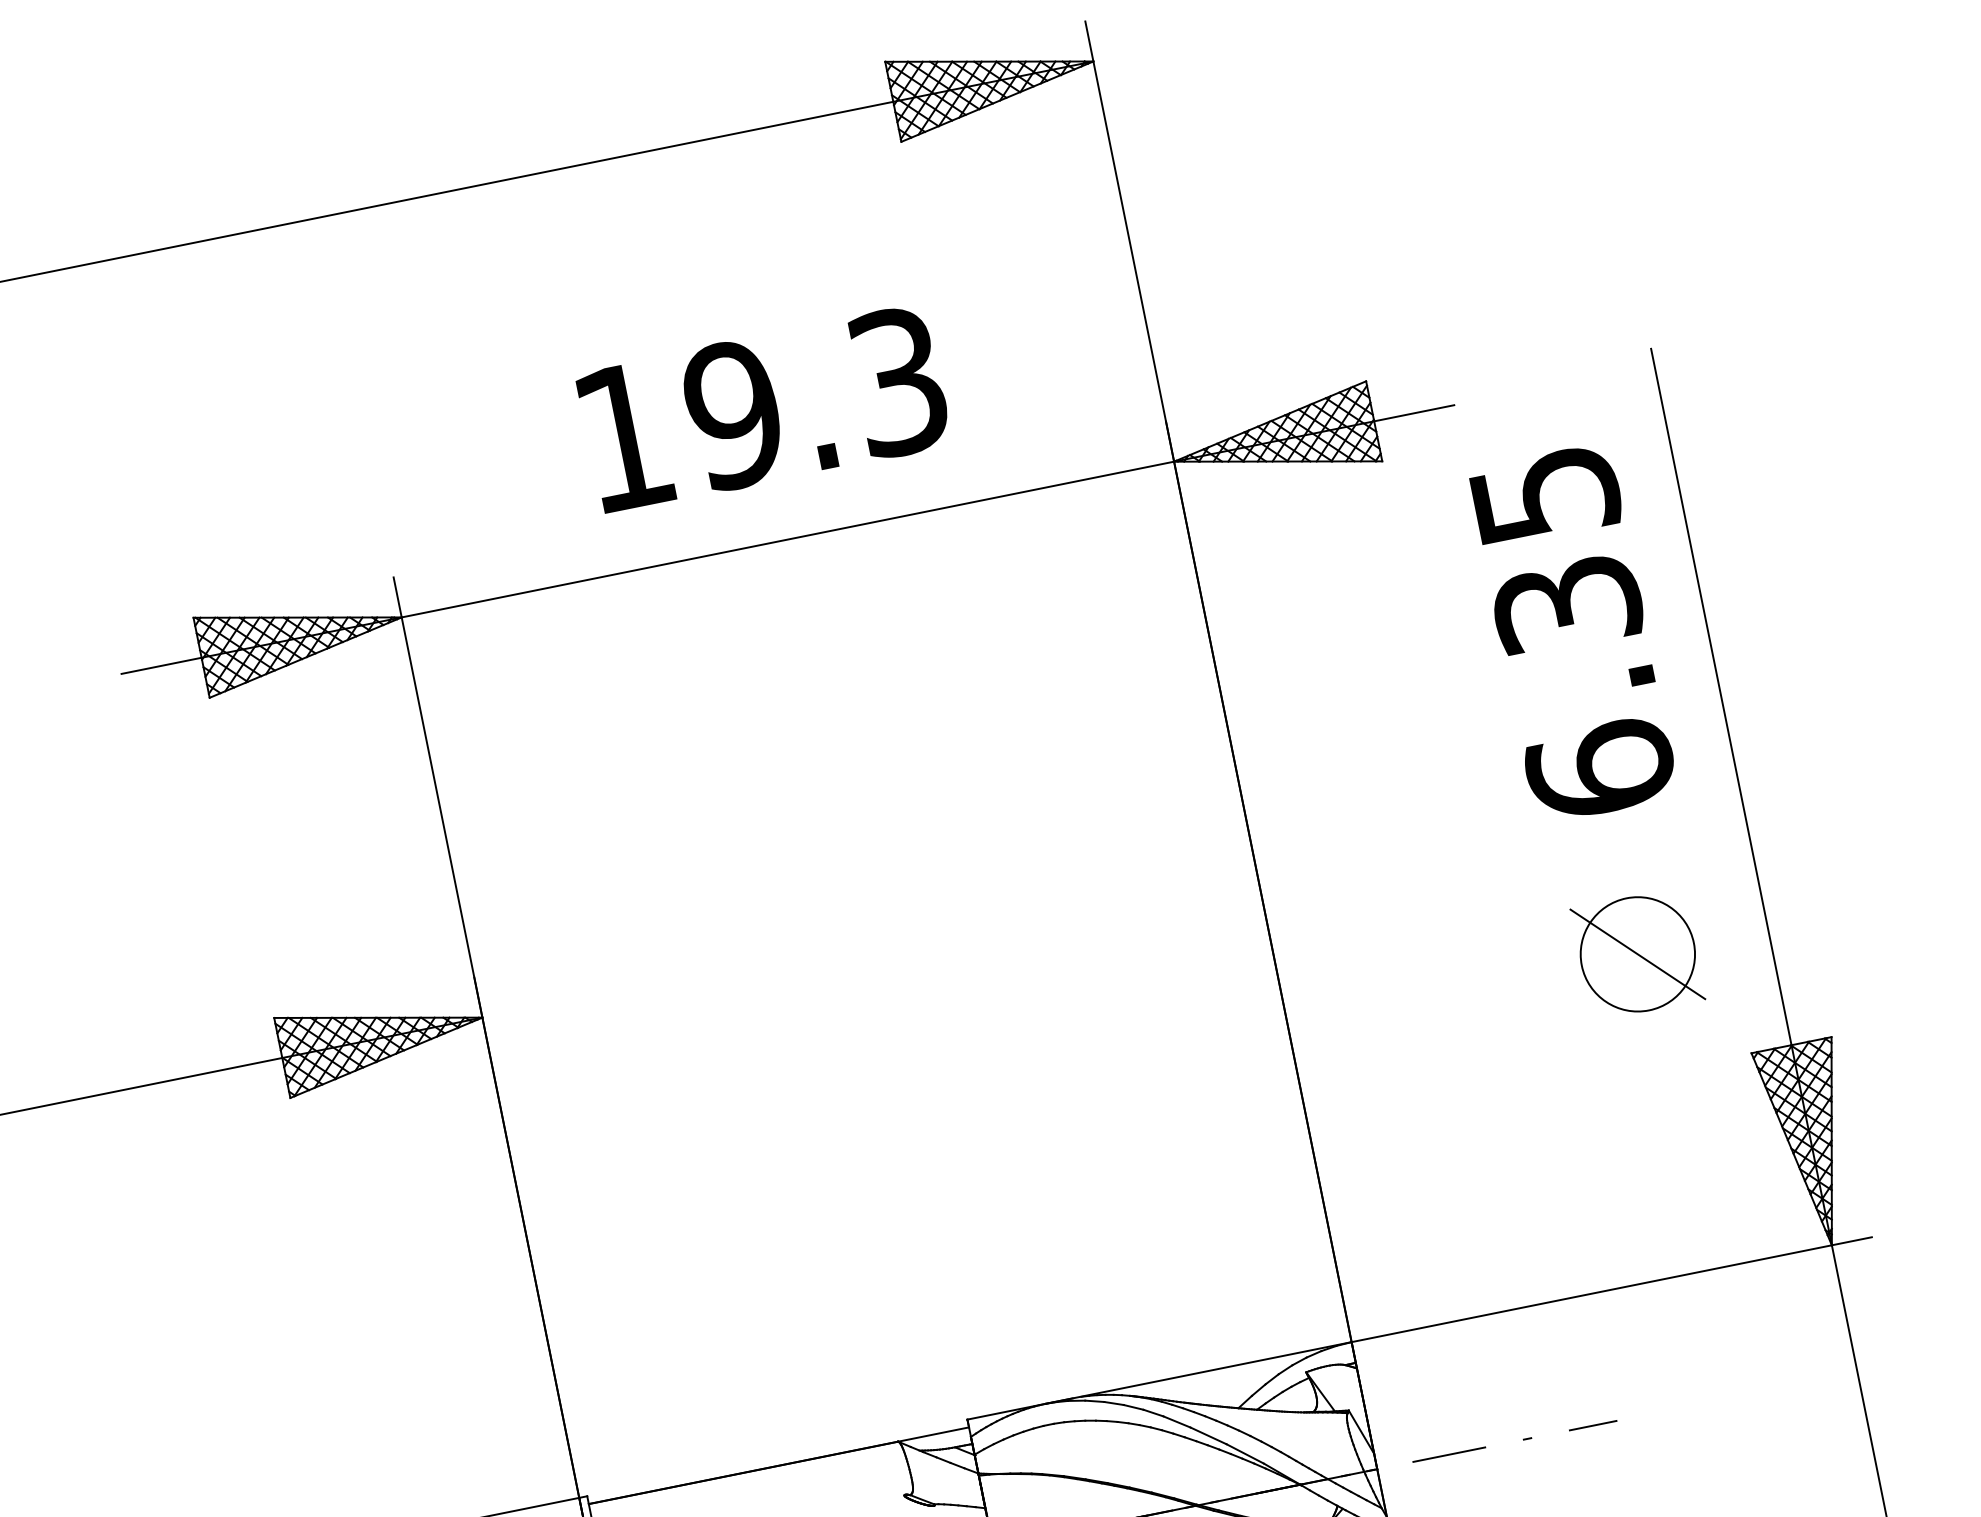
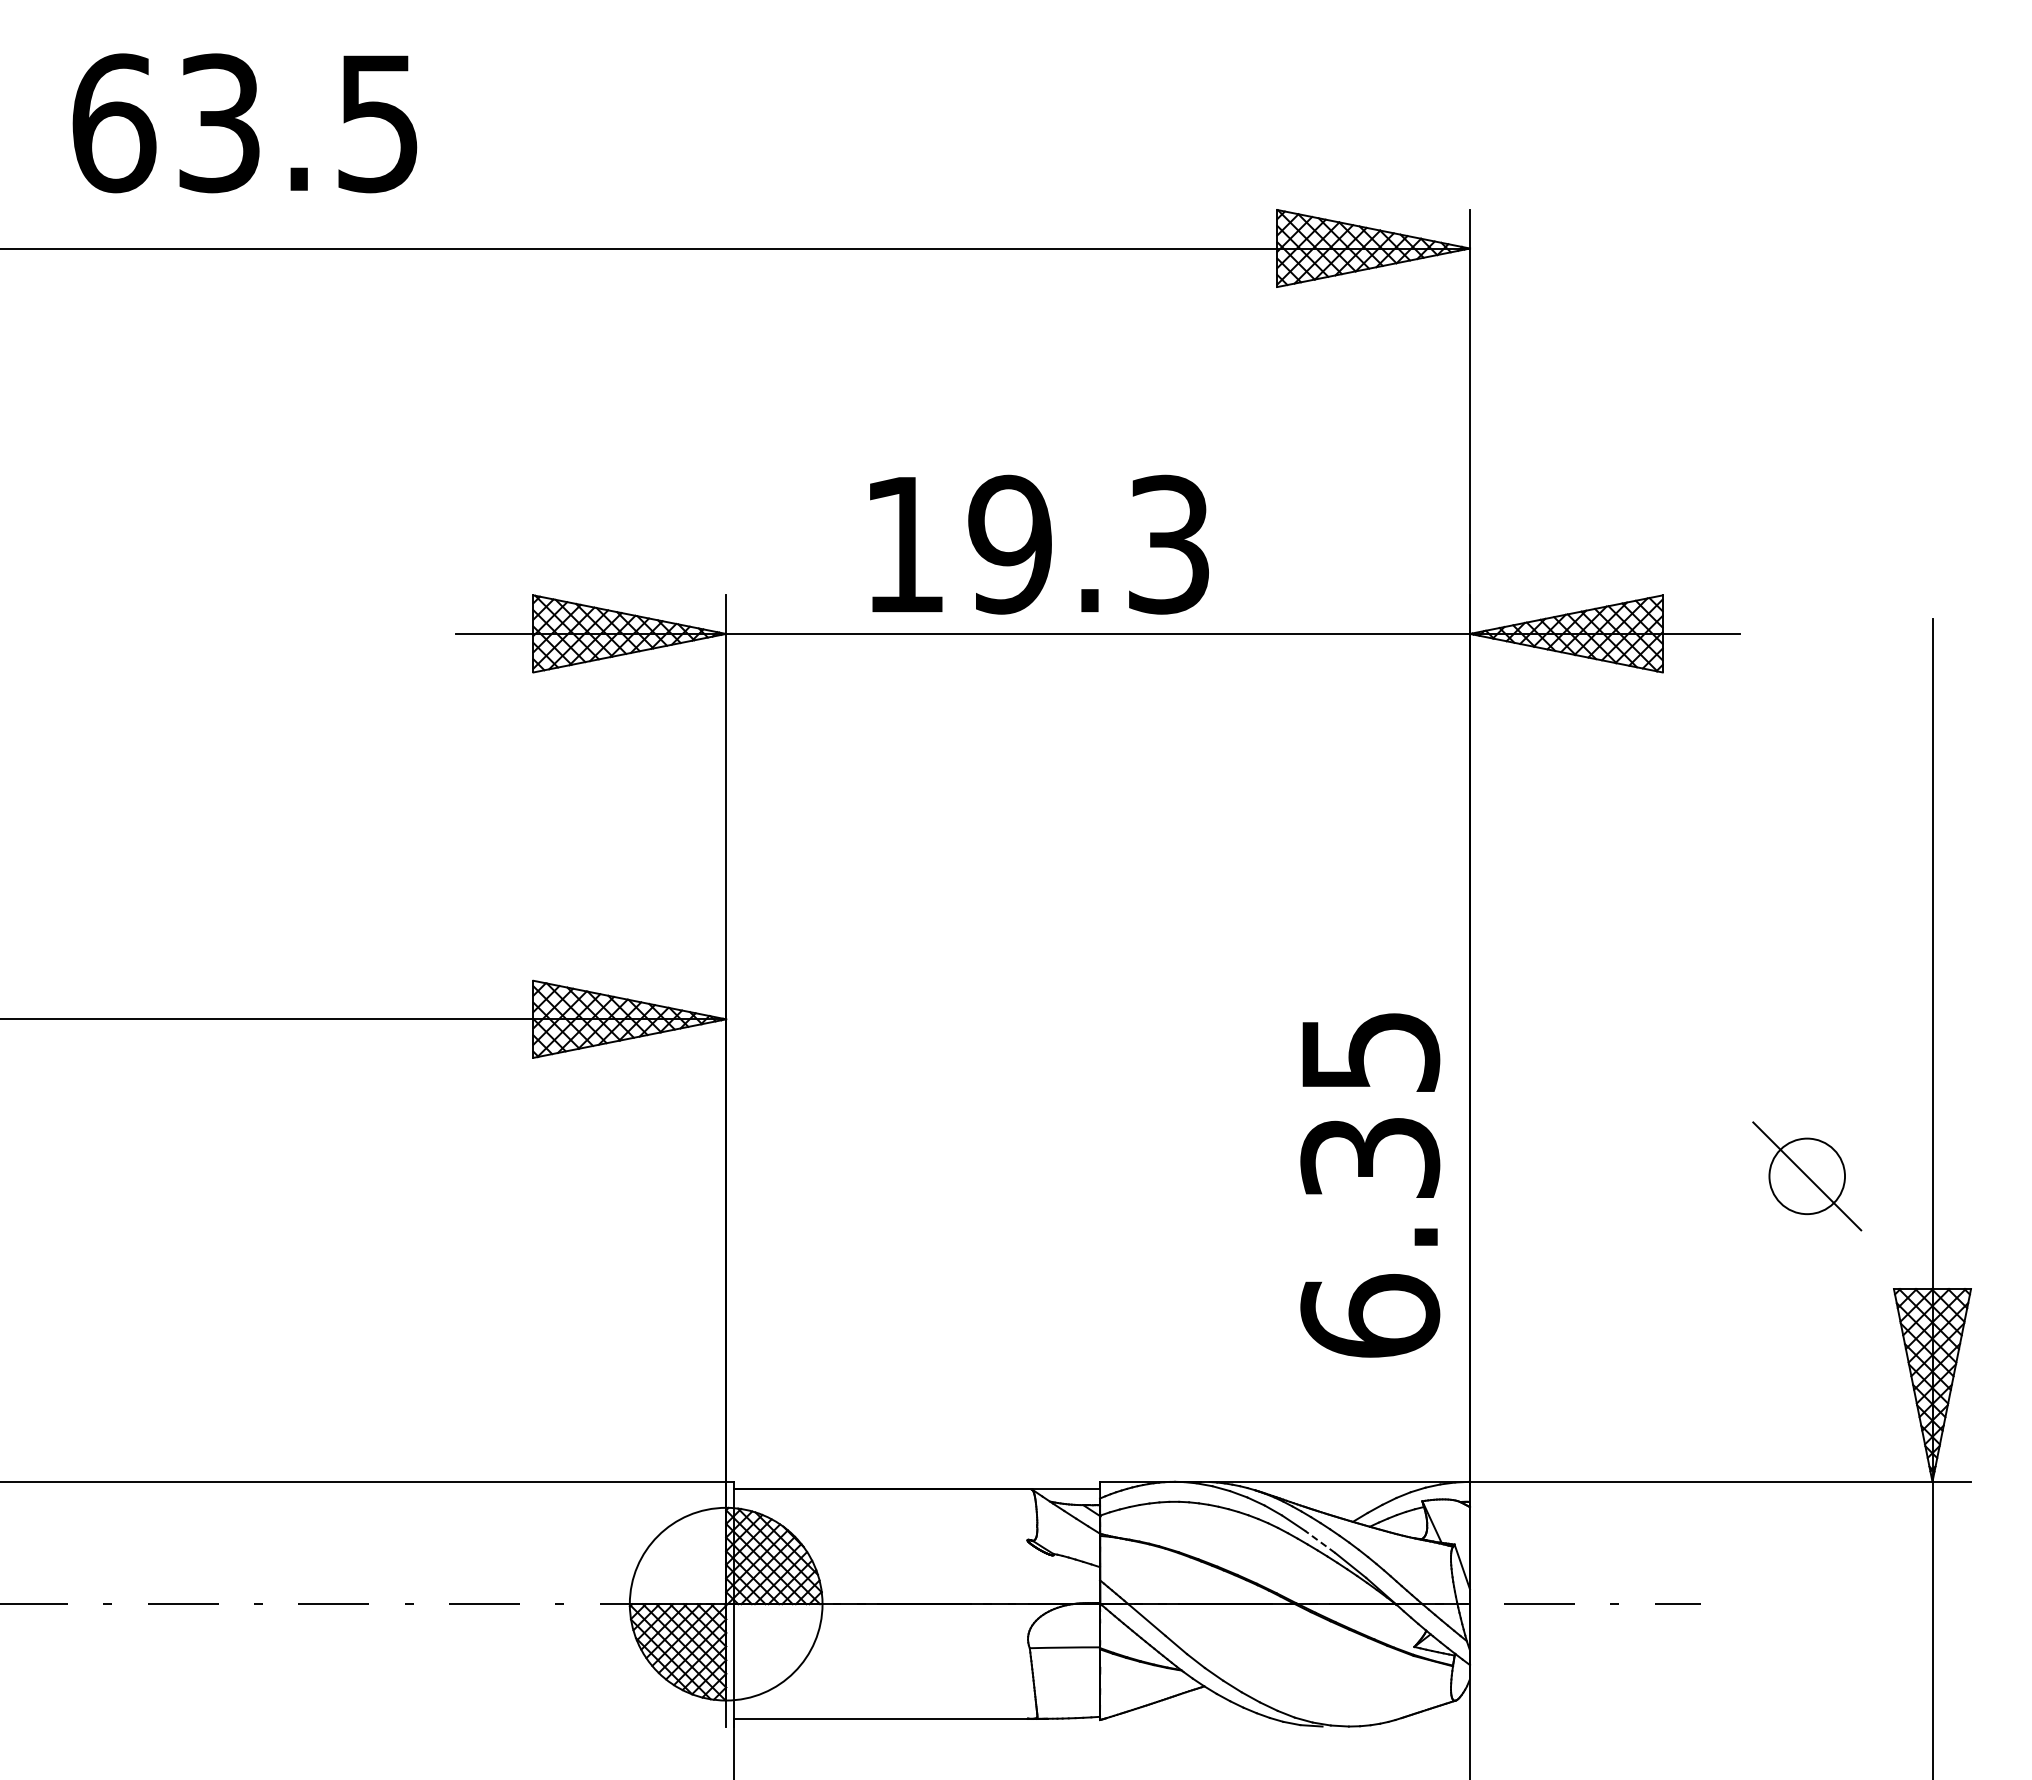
text: (764, 408) -> (1039, 544), moved
text: (1573, 633) -> (1370, 1185), moved
circle: (1638, 954) -> (1807, 1176), size x0.7
line: (1208, 1435) -> (1320, 1541), solid -> dashed

